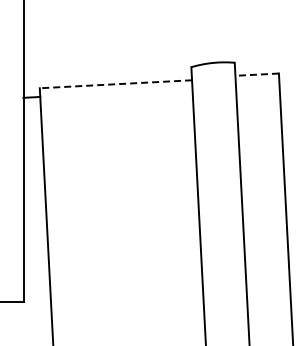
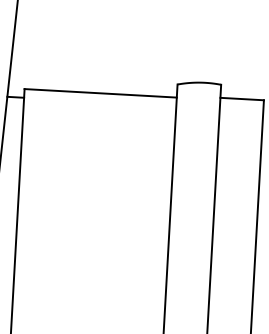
line: (257, 74) -> (242, 98), dashed -> solid
line: (115, 84) -> (100, 93), dashed -> solid

